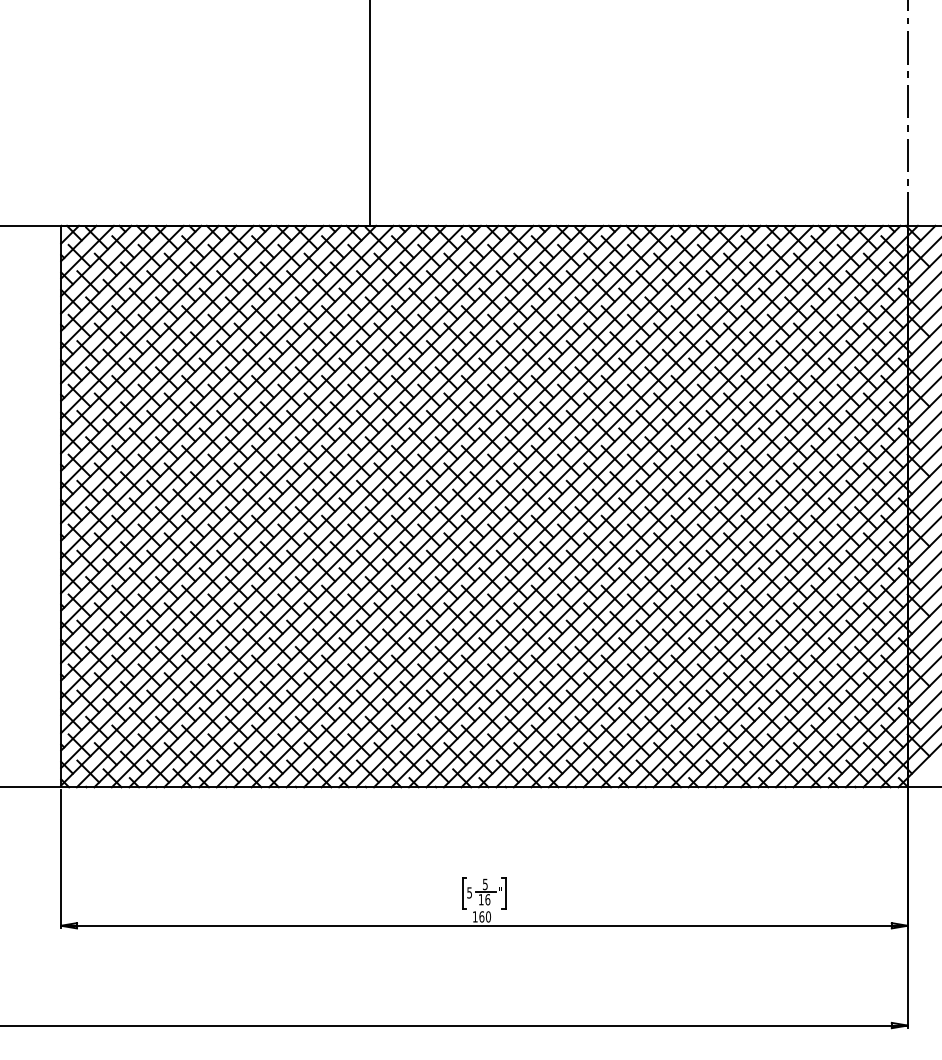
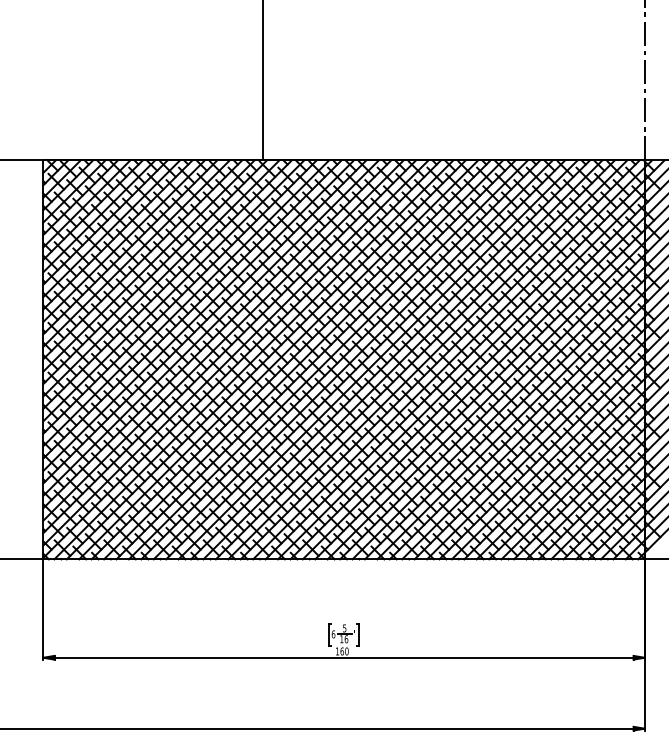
text: (469, 892) -> (333, 634), 5 -> 6

